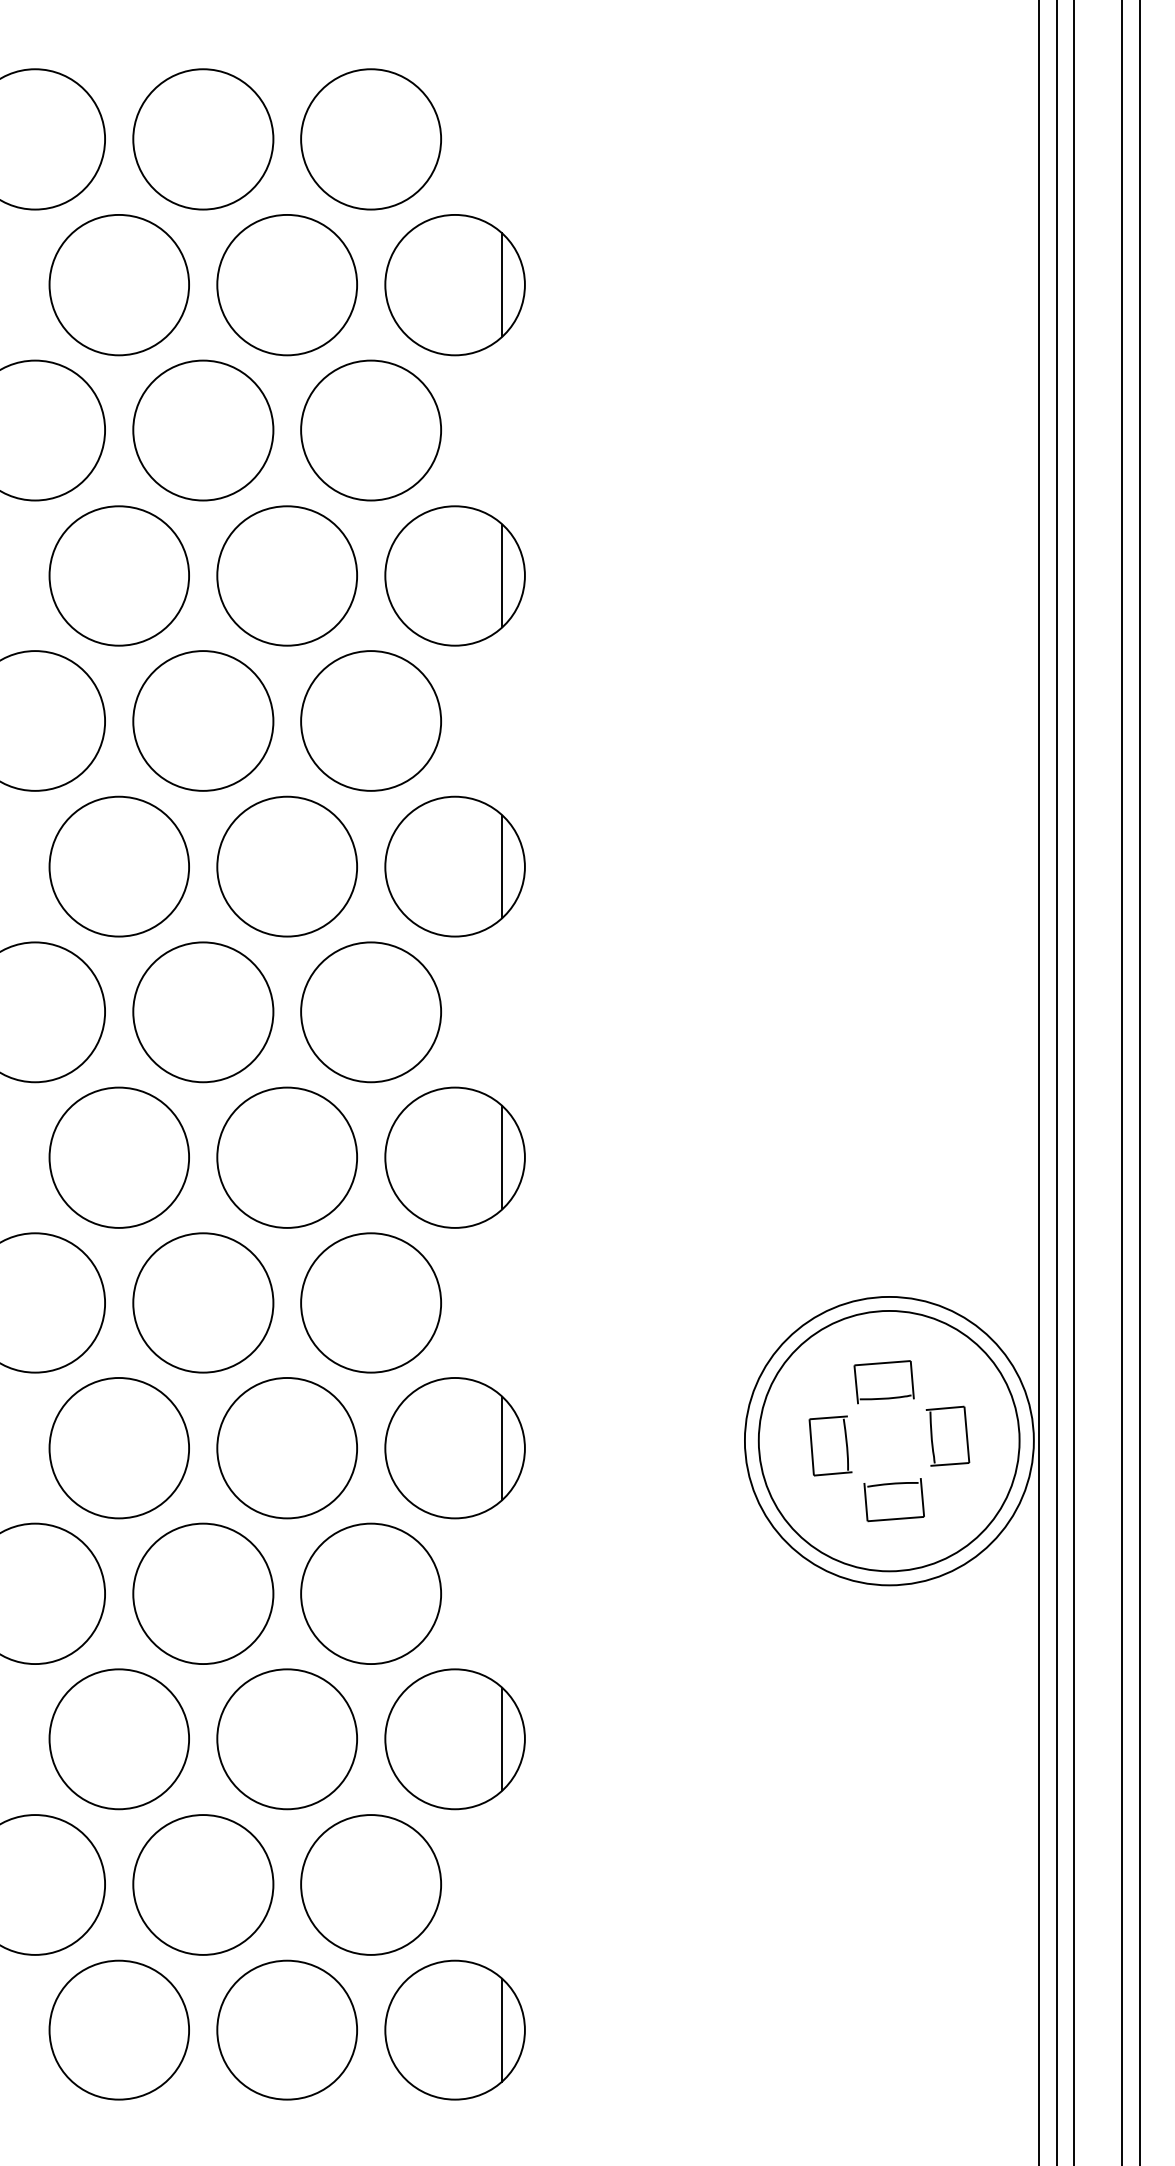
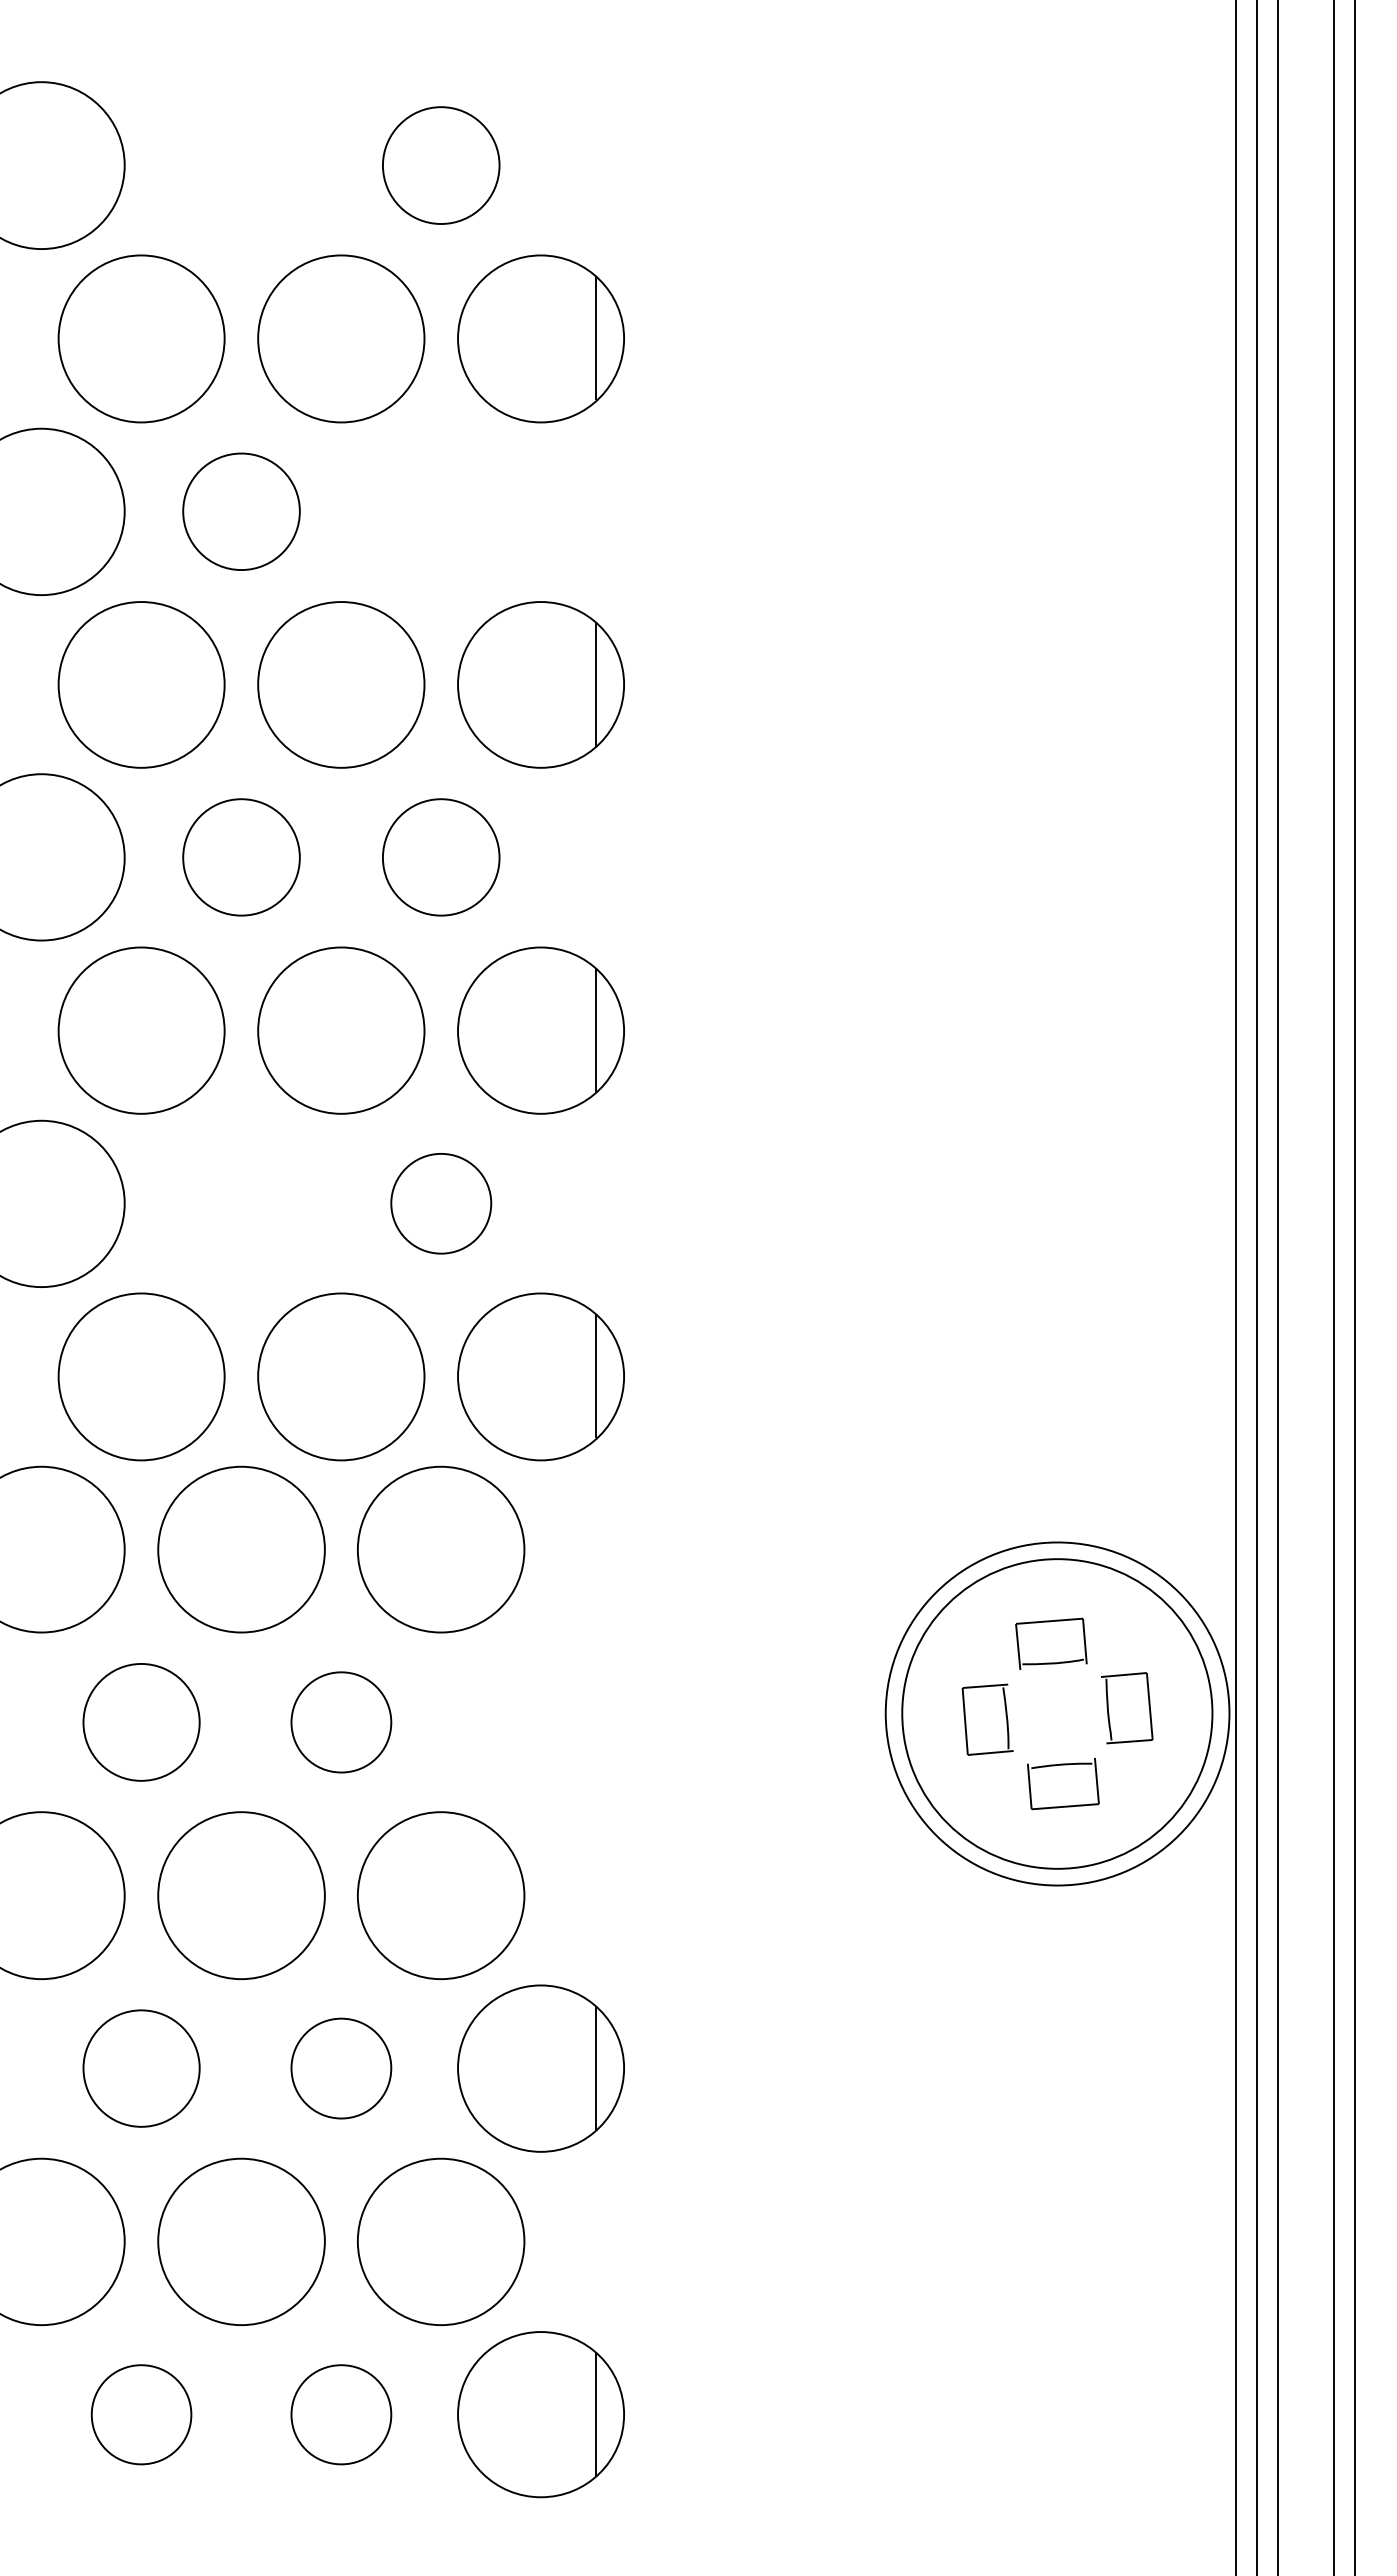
part: (203, 139) -> (241, 165), removed
part: (371, 139) -> (441, 165), size x0.7
part: (203, 430) -> (241, 511), size x0.7
part: (371, 430) -> (441, 511), removed
part: (203, 721) -> (241, 857), size x0.7
part: (371, 721) -> (441, 857), size x0.7
part: (203, 1011) -> (241, 1203), removed
part: (371, 1011) -> (441, 1203), size x0.6
part: (119, 1448) -> (141, 1722), size x0.7
part: (287, 1448) -> (341, 1722), size x0.6
part: (454, 1448) -> (540, 1722), removed
part: (119, 1739) -> (141, 2068), size x0.7
part: (287, 1739) -> (341, 2068), size x0.6
part: (119, 2030) -> (141, 2414), size x0.6
part: (287, 2030) -> (341, 2414), size x0.6

